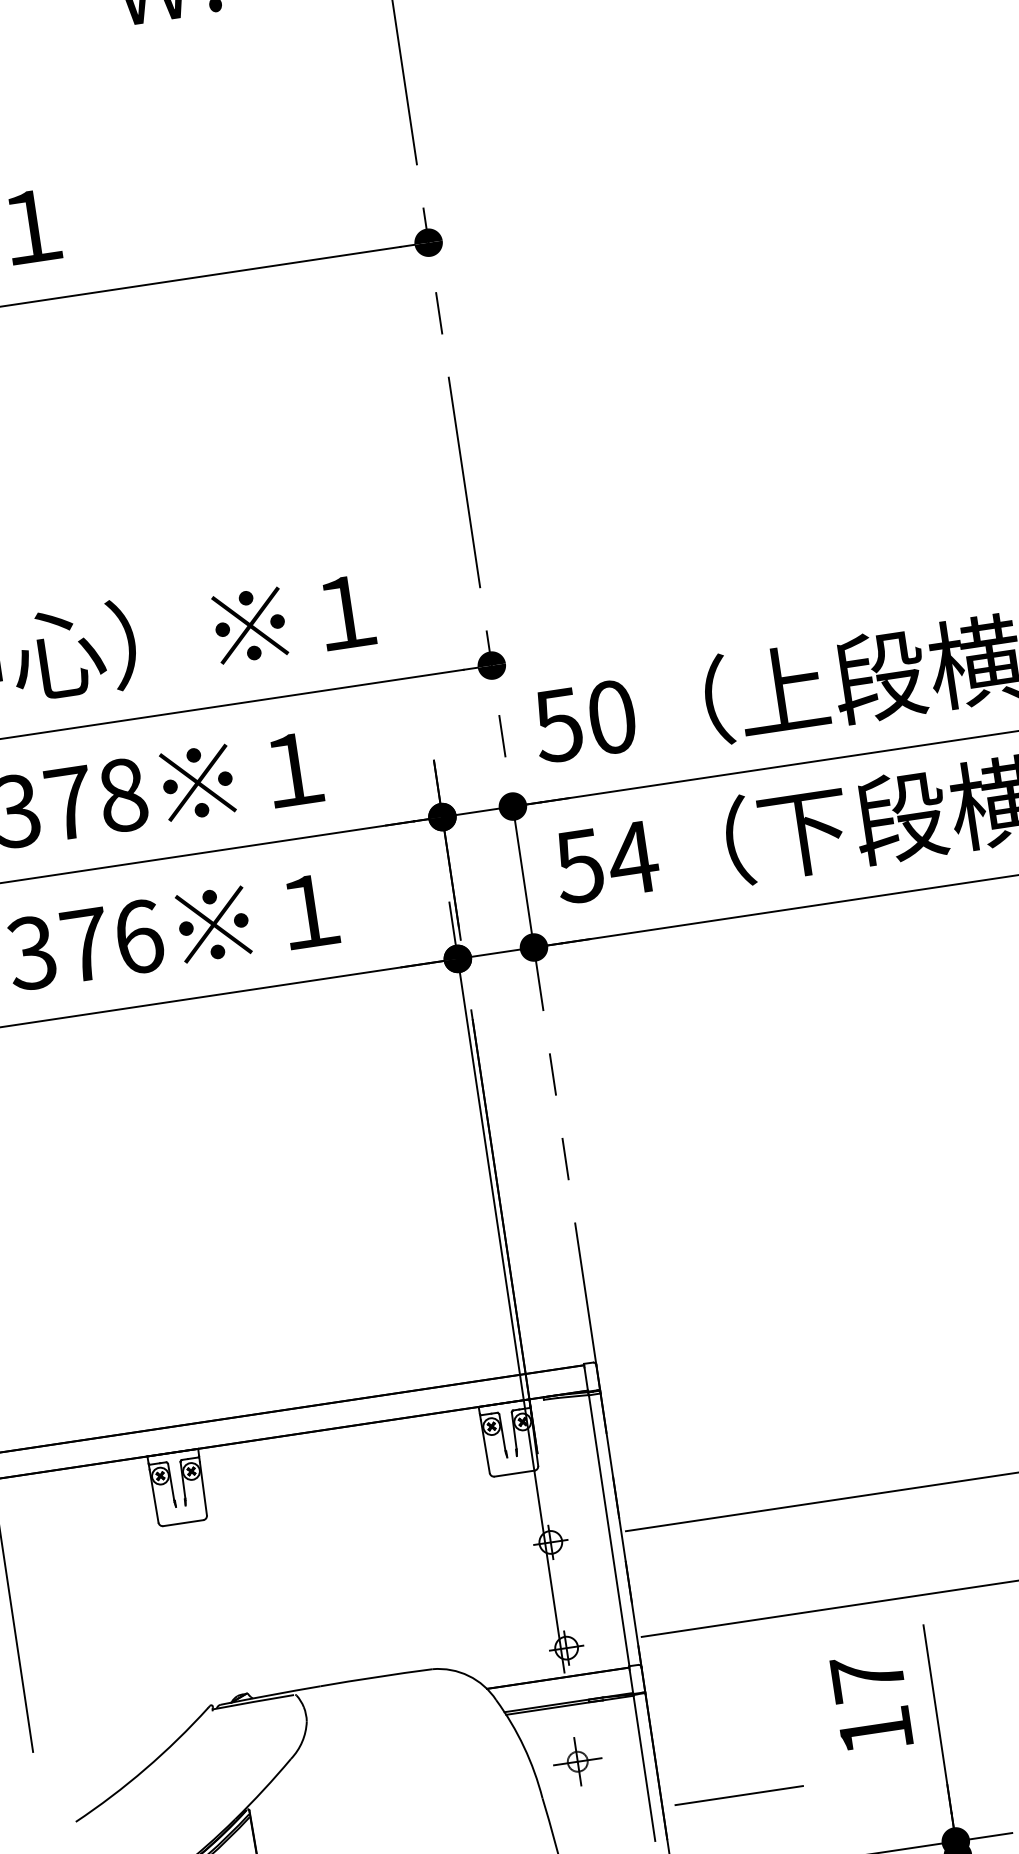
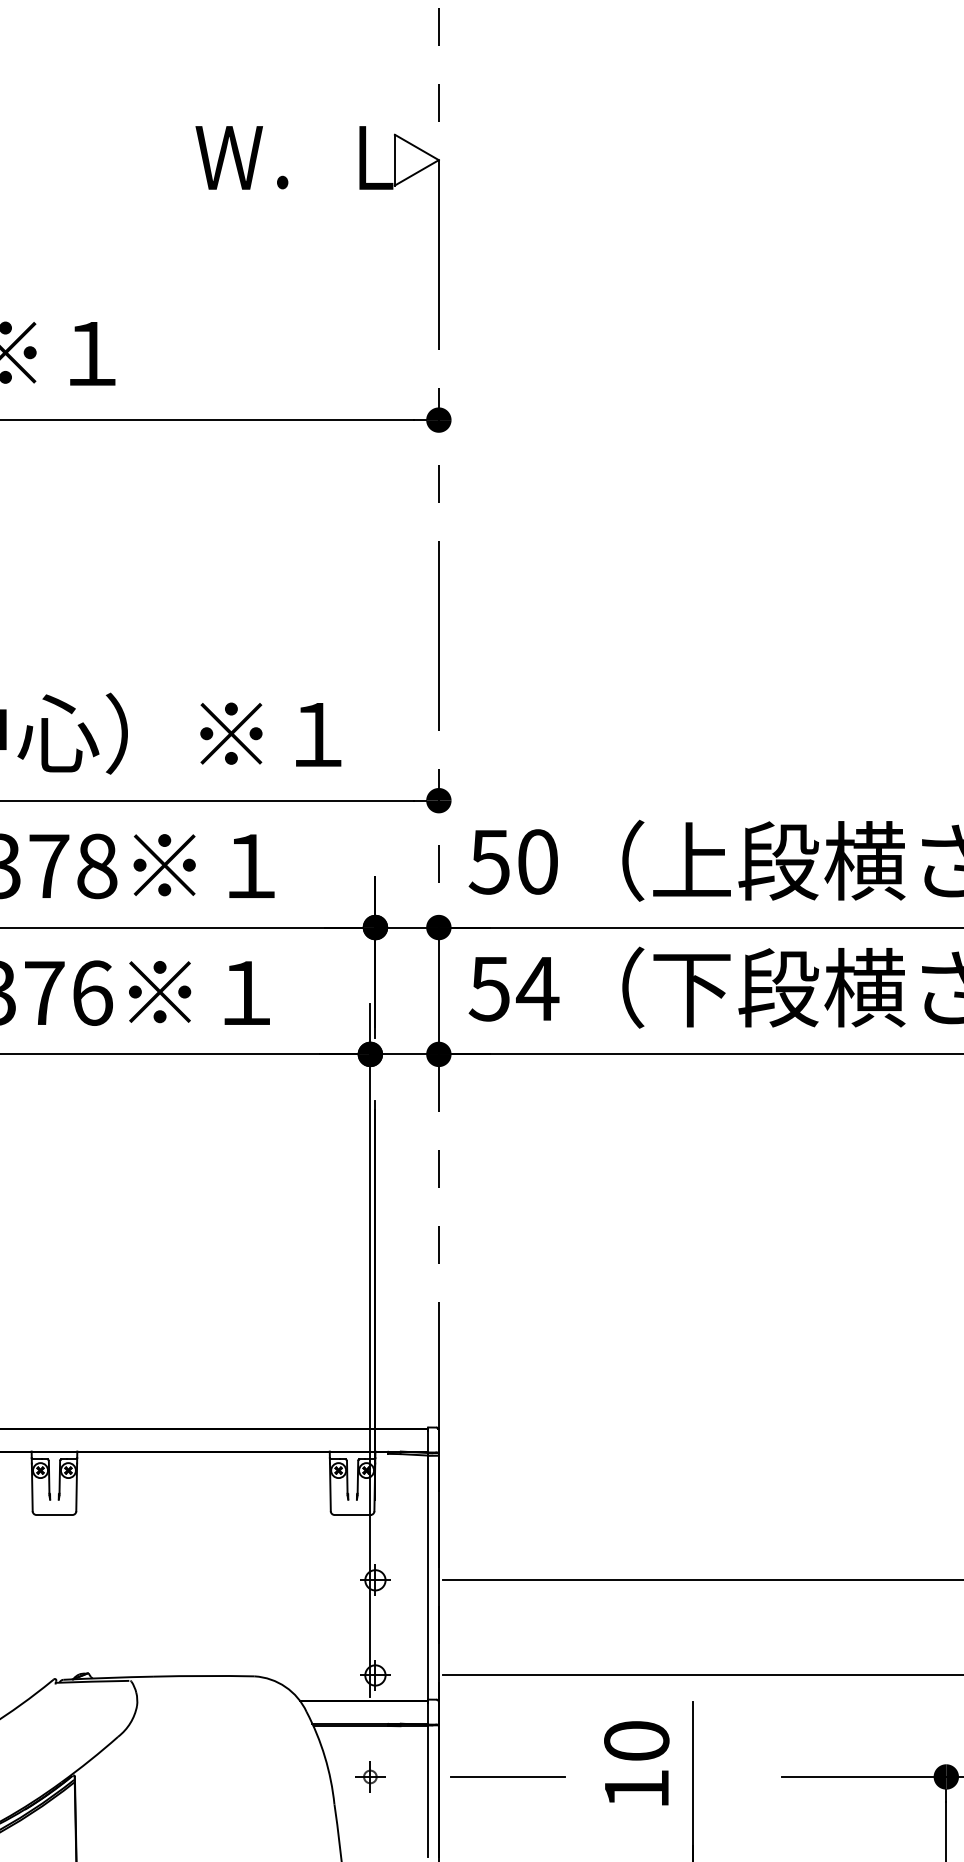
text: (867, 1677) -> (636, 1740), 17 -> 10
part: (577, 1761) -> (370, 1776), size x0.71
line: (738, 1795) -> (507, 1776), moved

